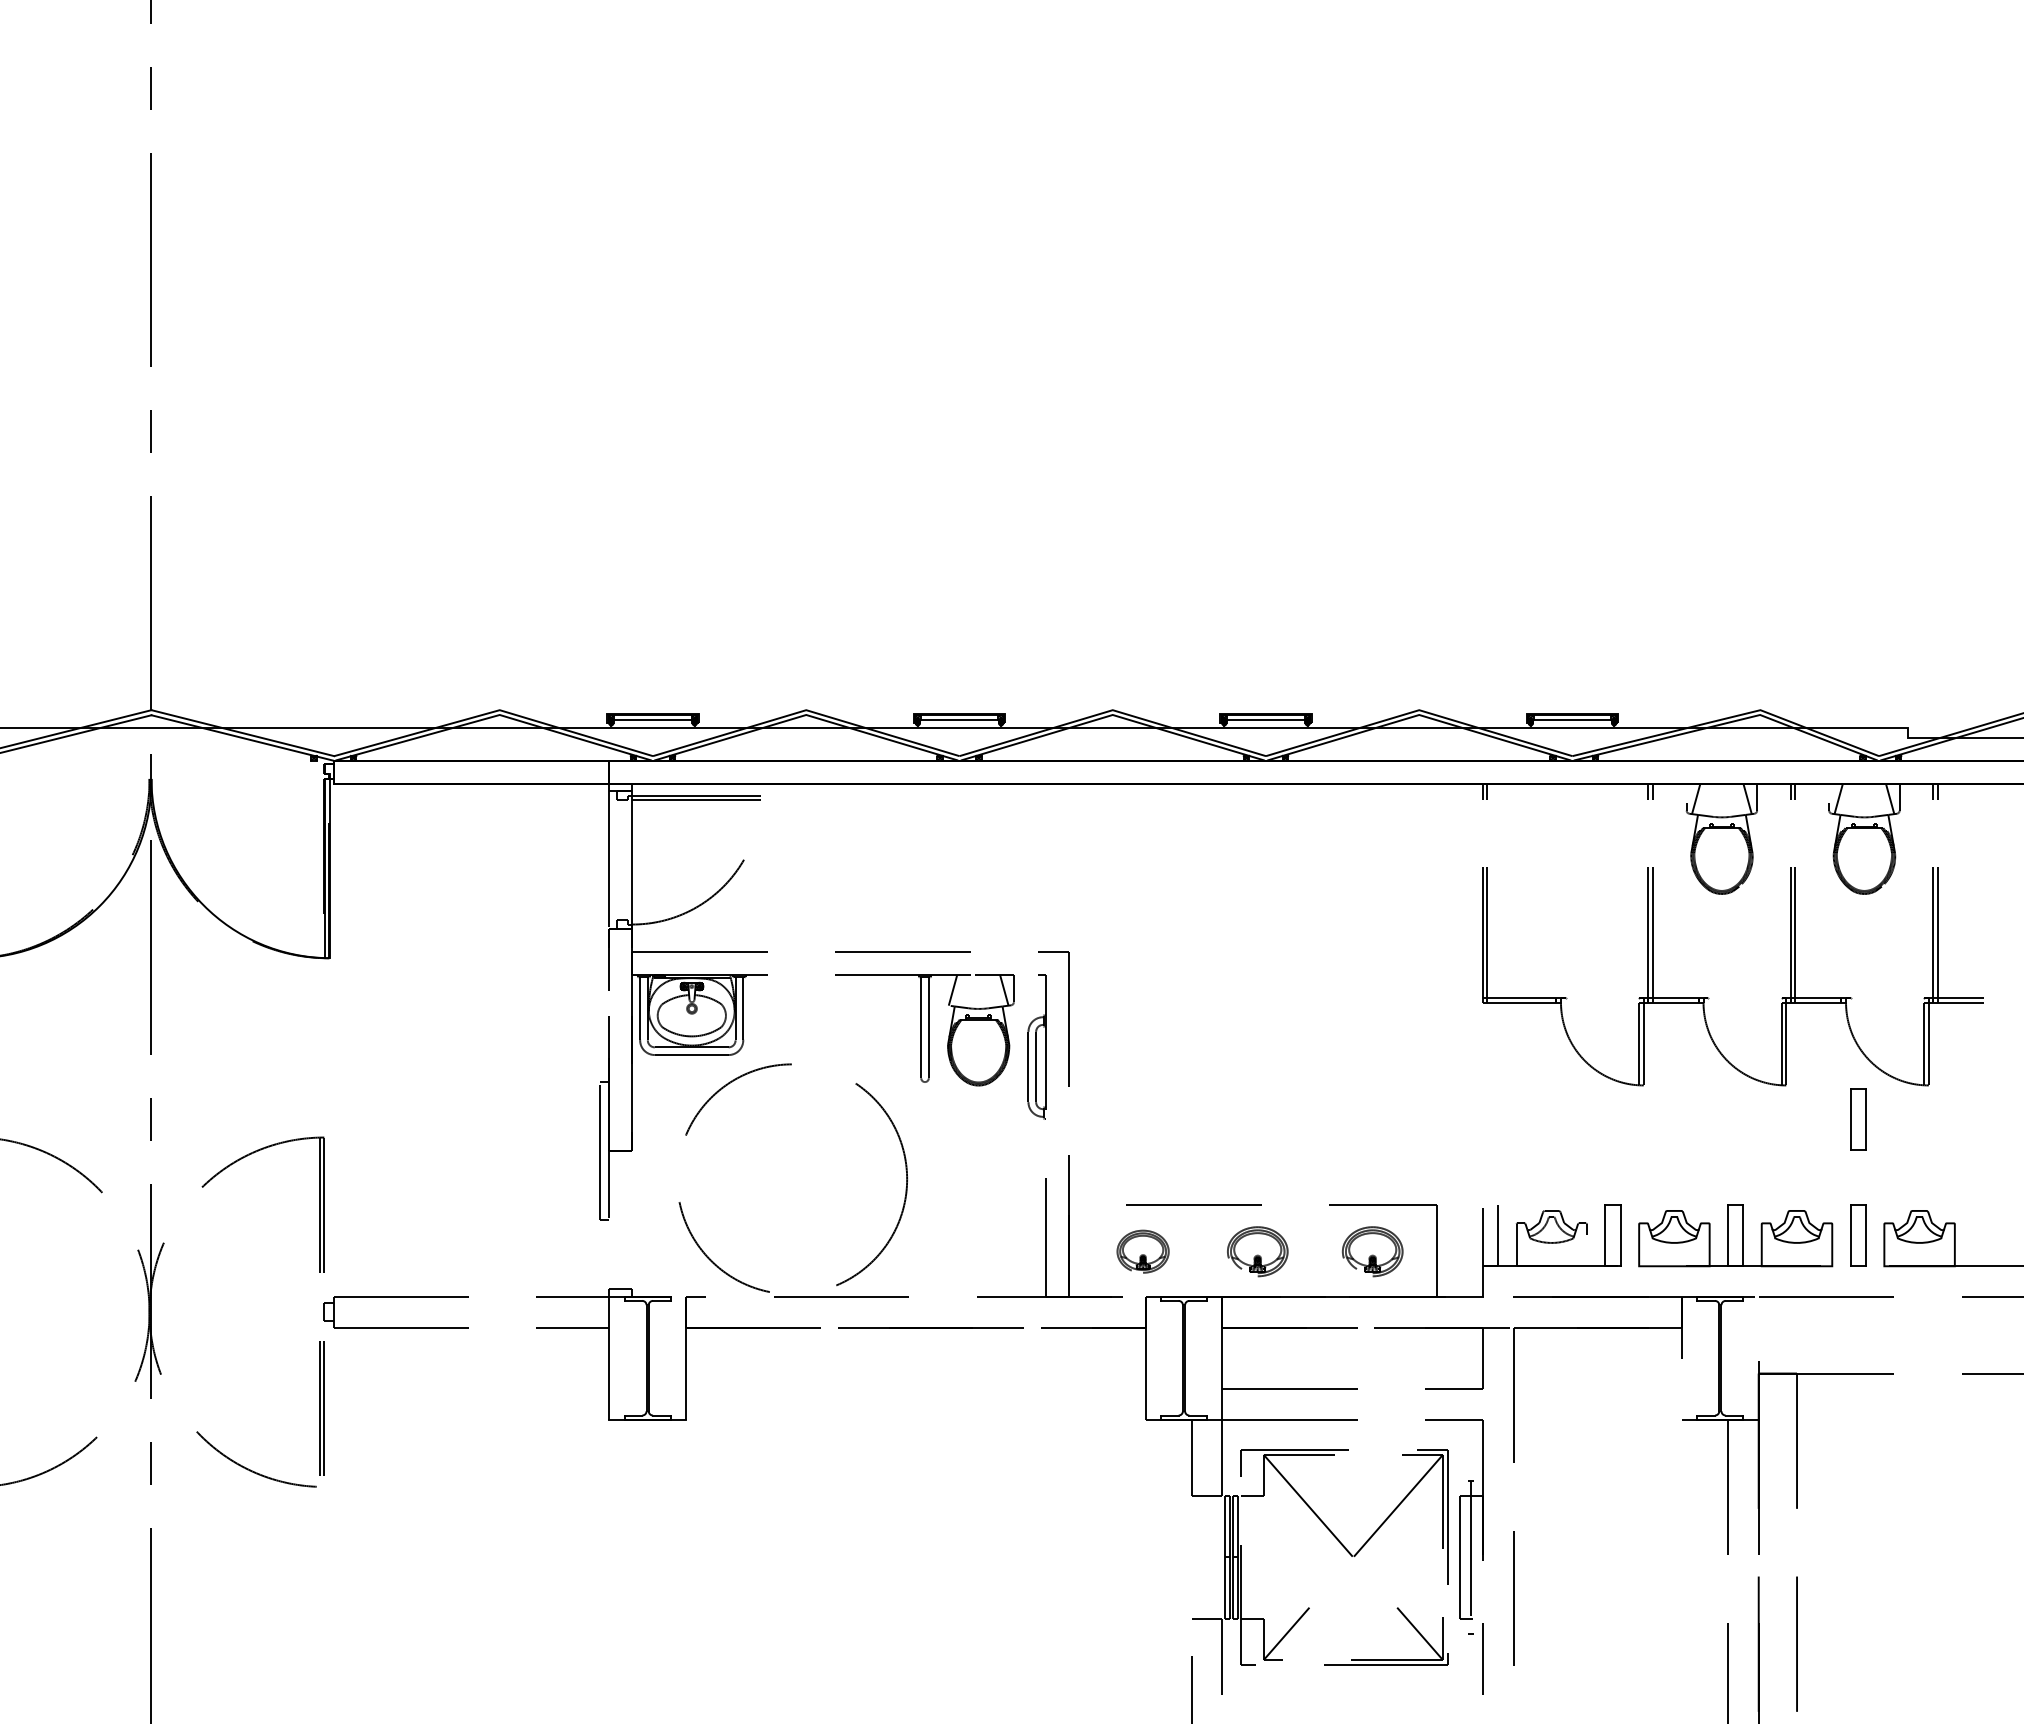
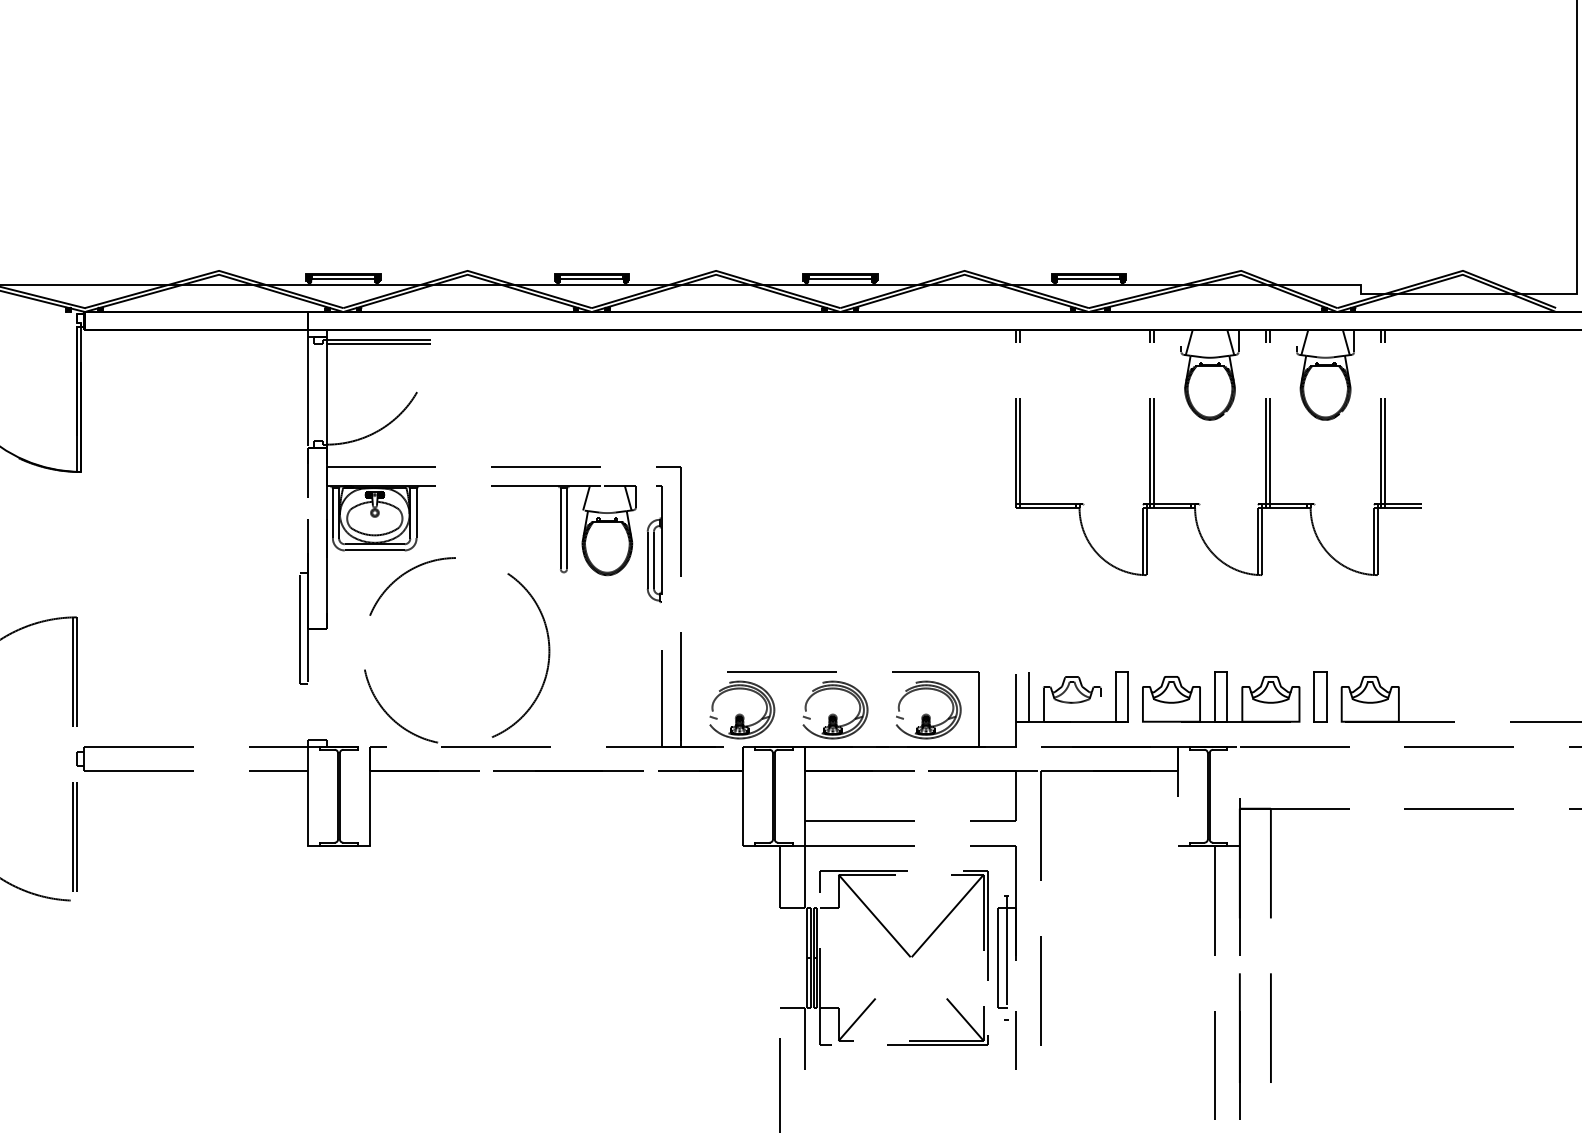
part: (1858, 1119) -> (1320, 602), removed
part: (1144, 1251) -> (741, 709), size x1.67
part: (1259, 1251) -> (835, 709), size x1.43
part: (1374, 1251) -> (928, 709), size x1.43

